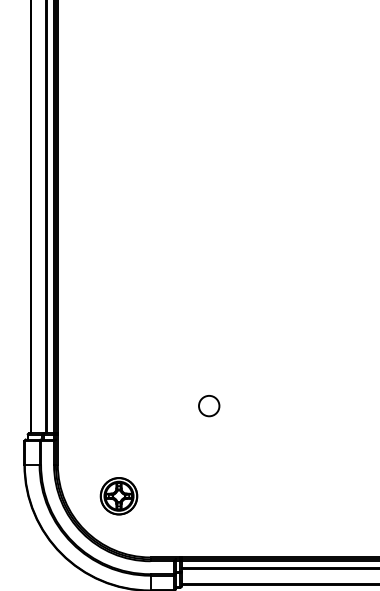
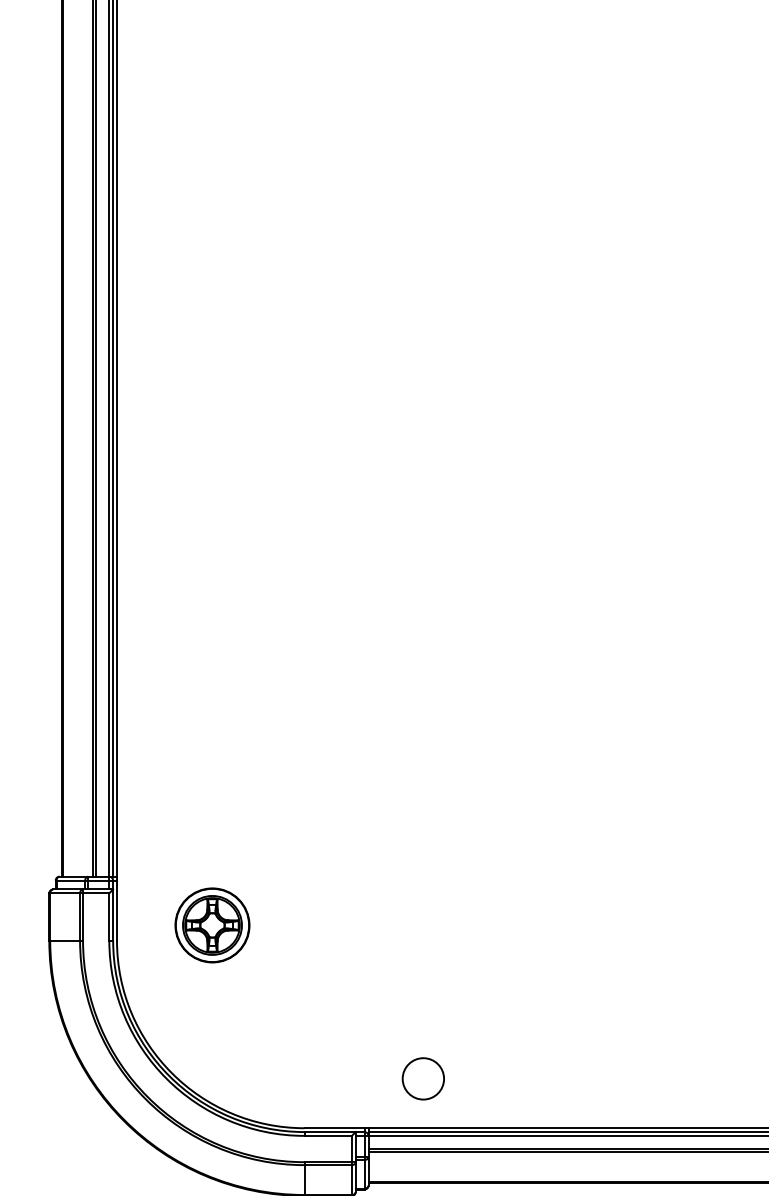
circle: (209, 406) -> (423, 1079), moved
part: (118, 496) -> (211, 925), moved

